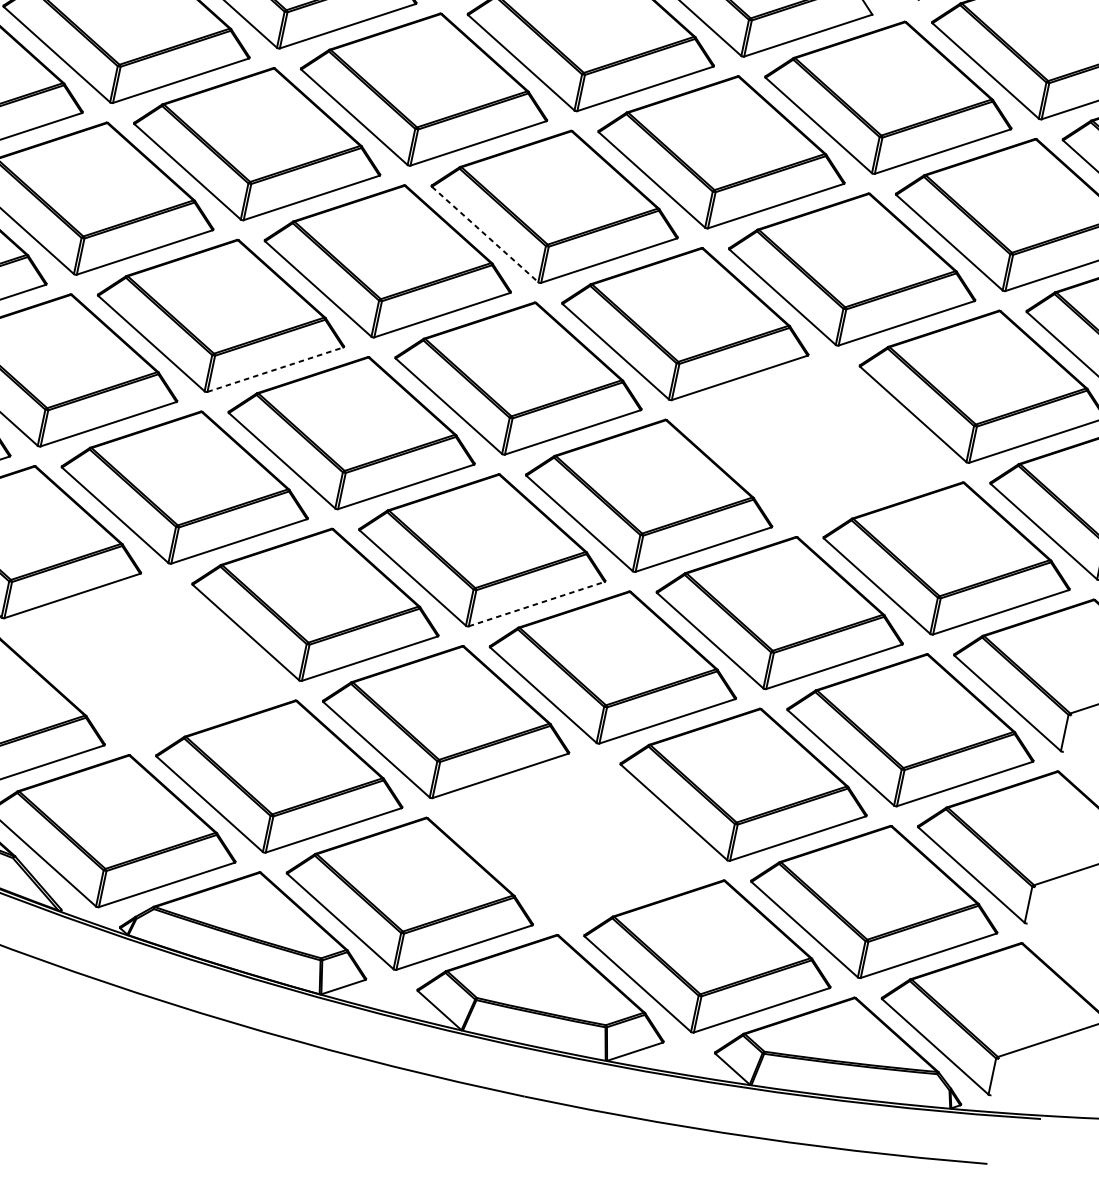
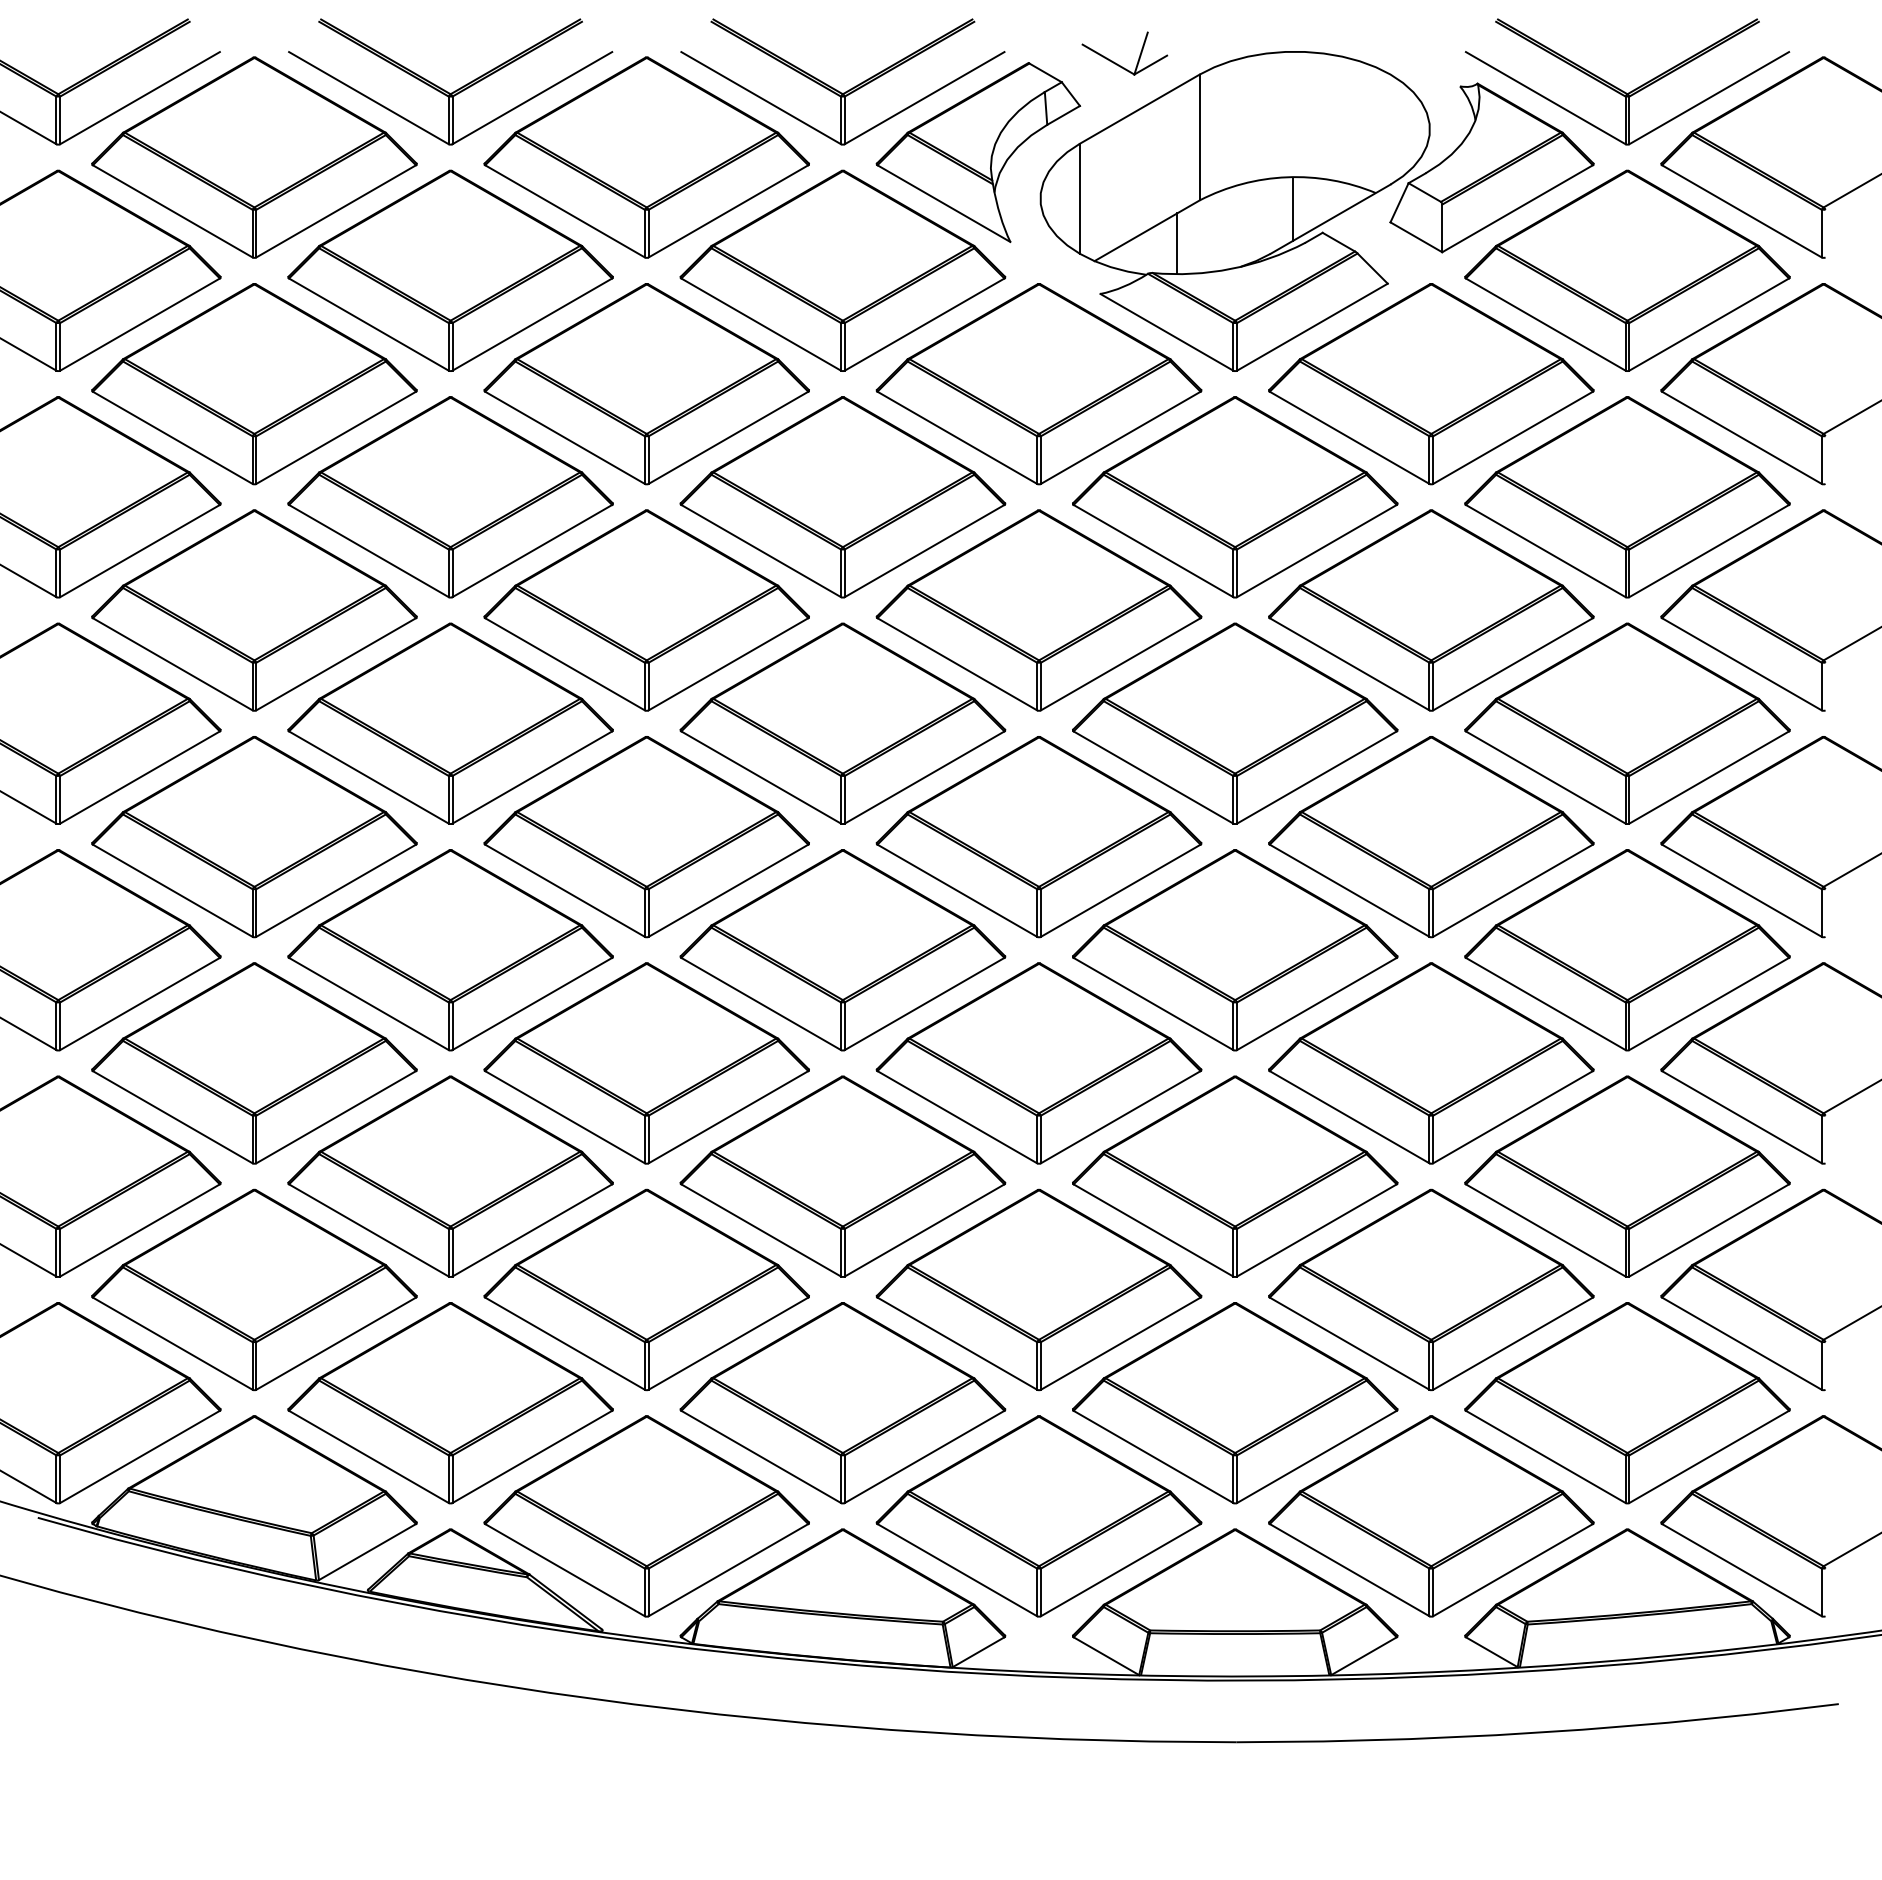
line: (485, 234) -> (957, 664), dashed -> solid
line: (275, 369) -> (728, 890), dashed -> solid
part: (817, 441) -> (1431, 837), added
line: (537, 603) -> (1121, 1116), dashed -> solid
part: (149, 658) -> (646, 1289), added
part: (577, 839) -> (1235, 1403), added

